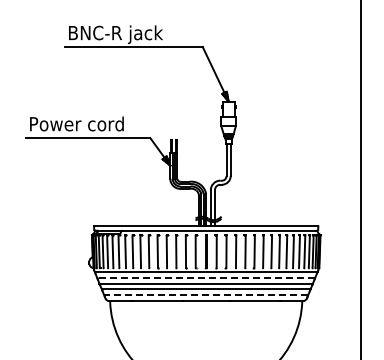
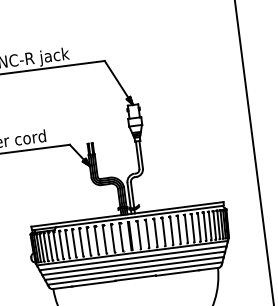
line: (205, 277) -> (132, 258), dashed -> solid
line: (206, 295) -> (135, 273), dashed -> solid

